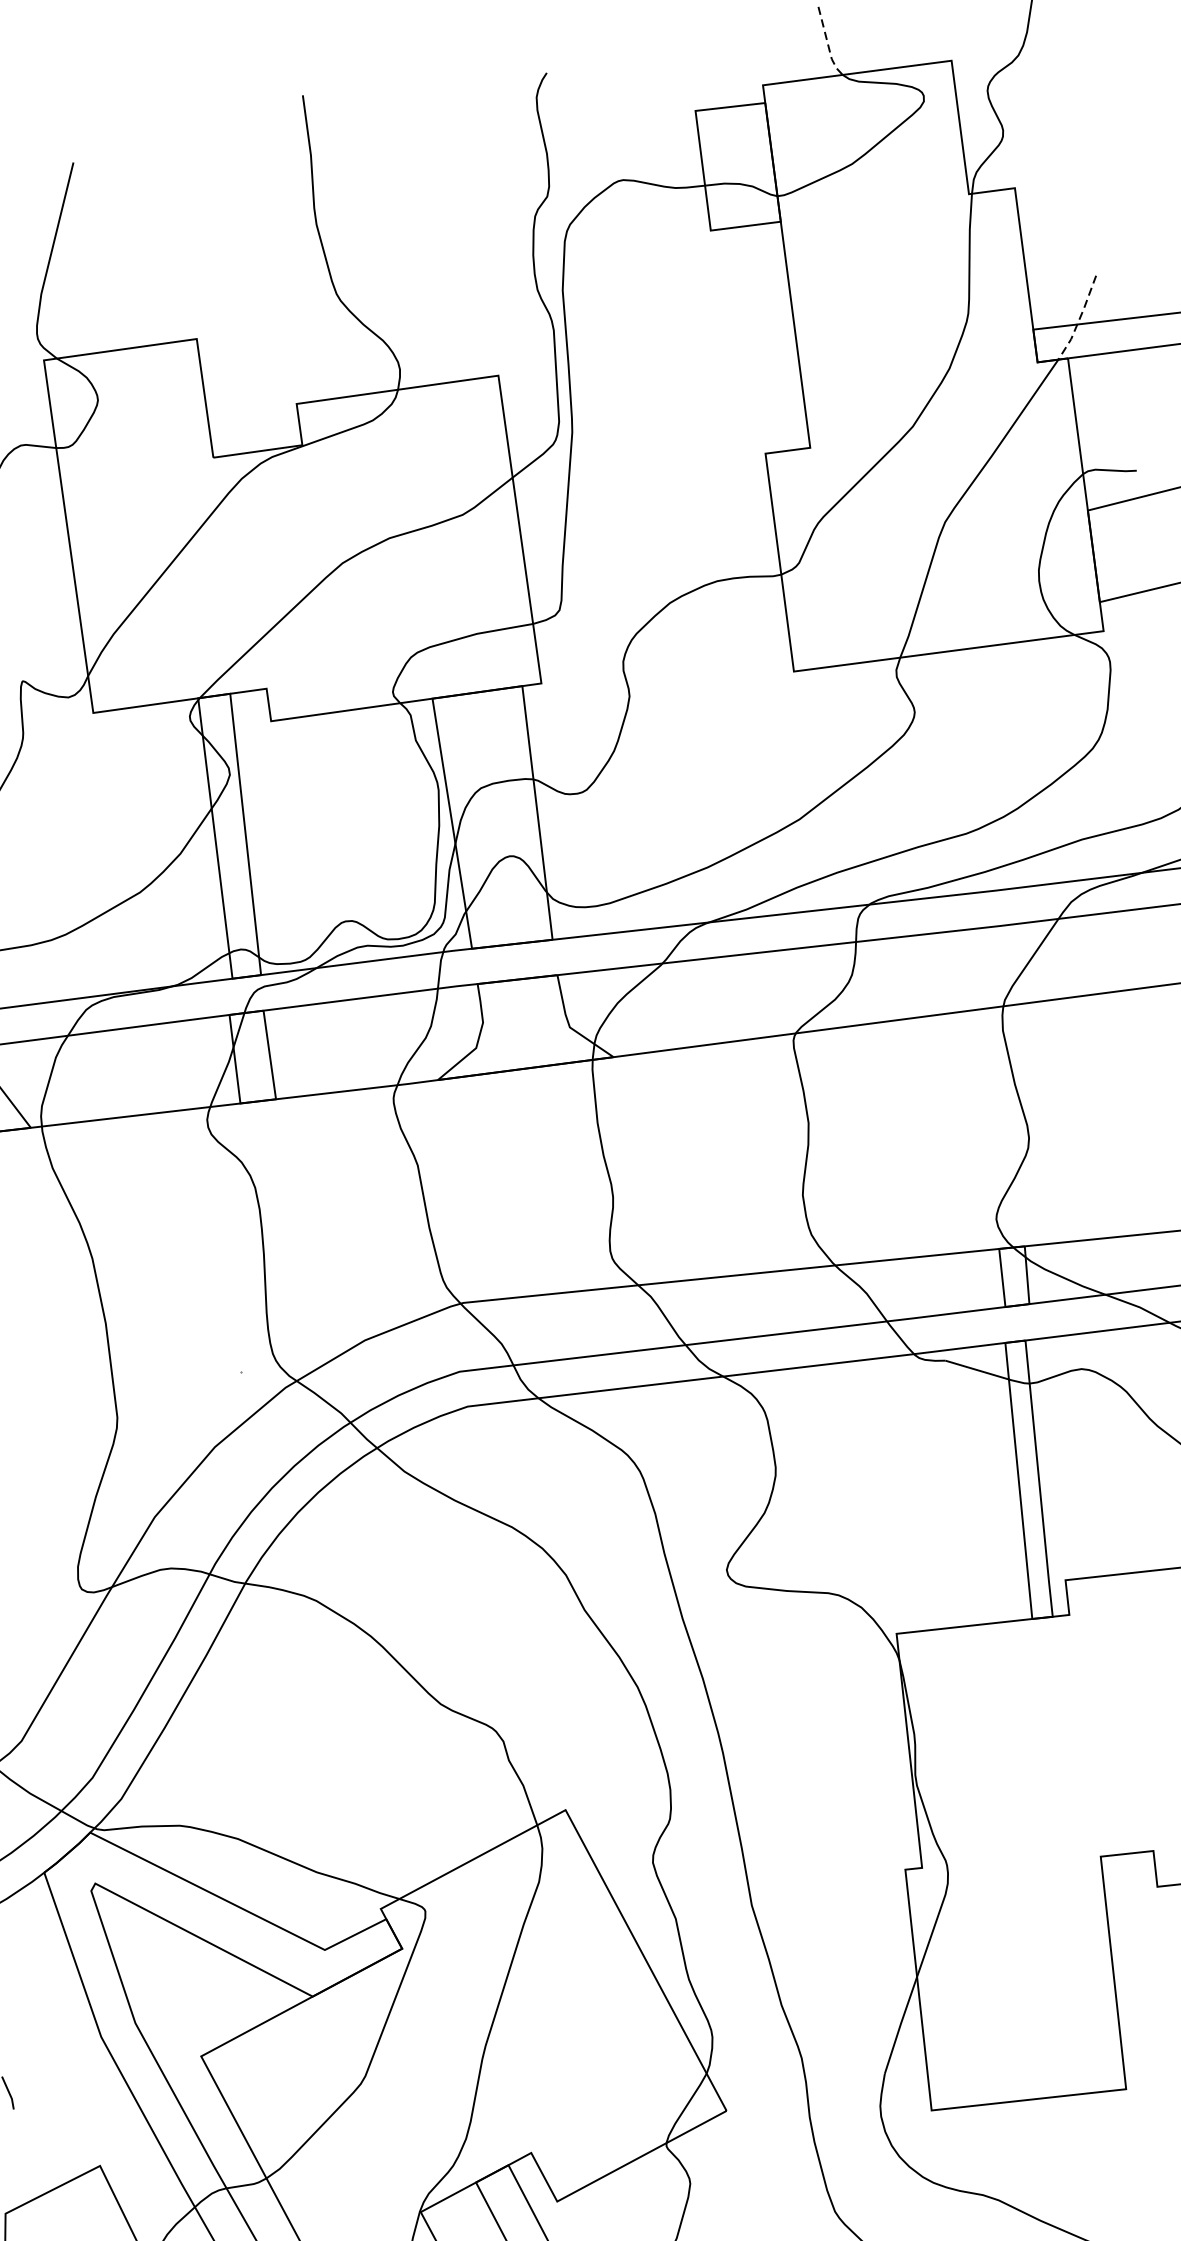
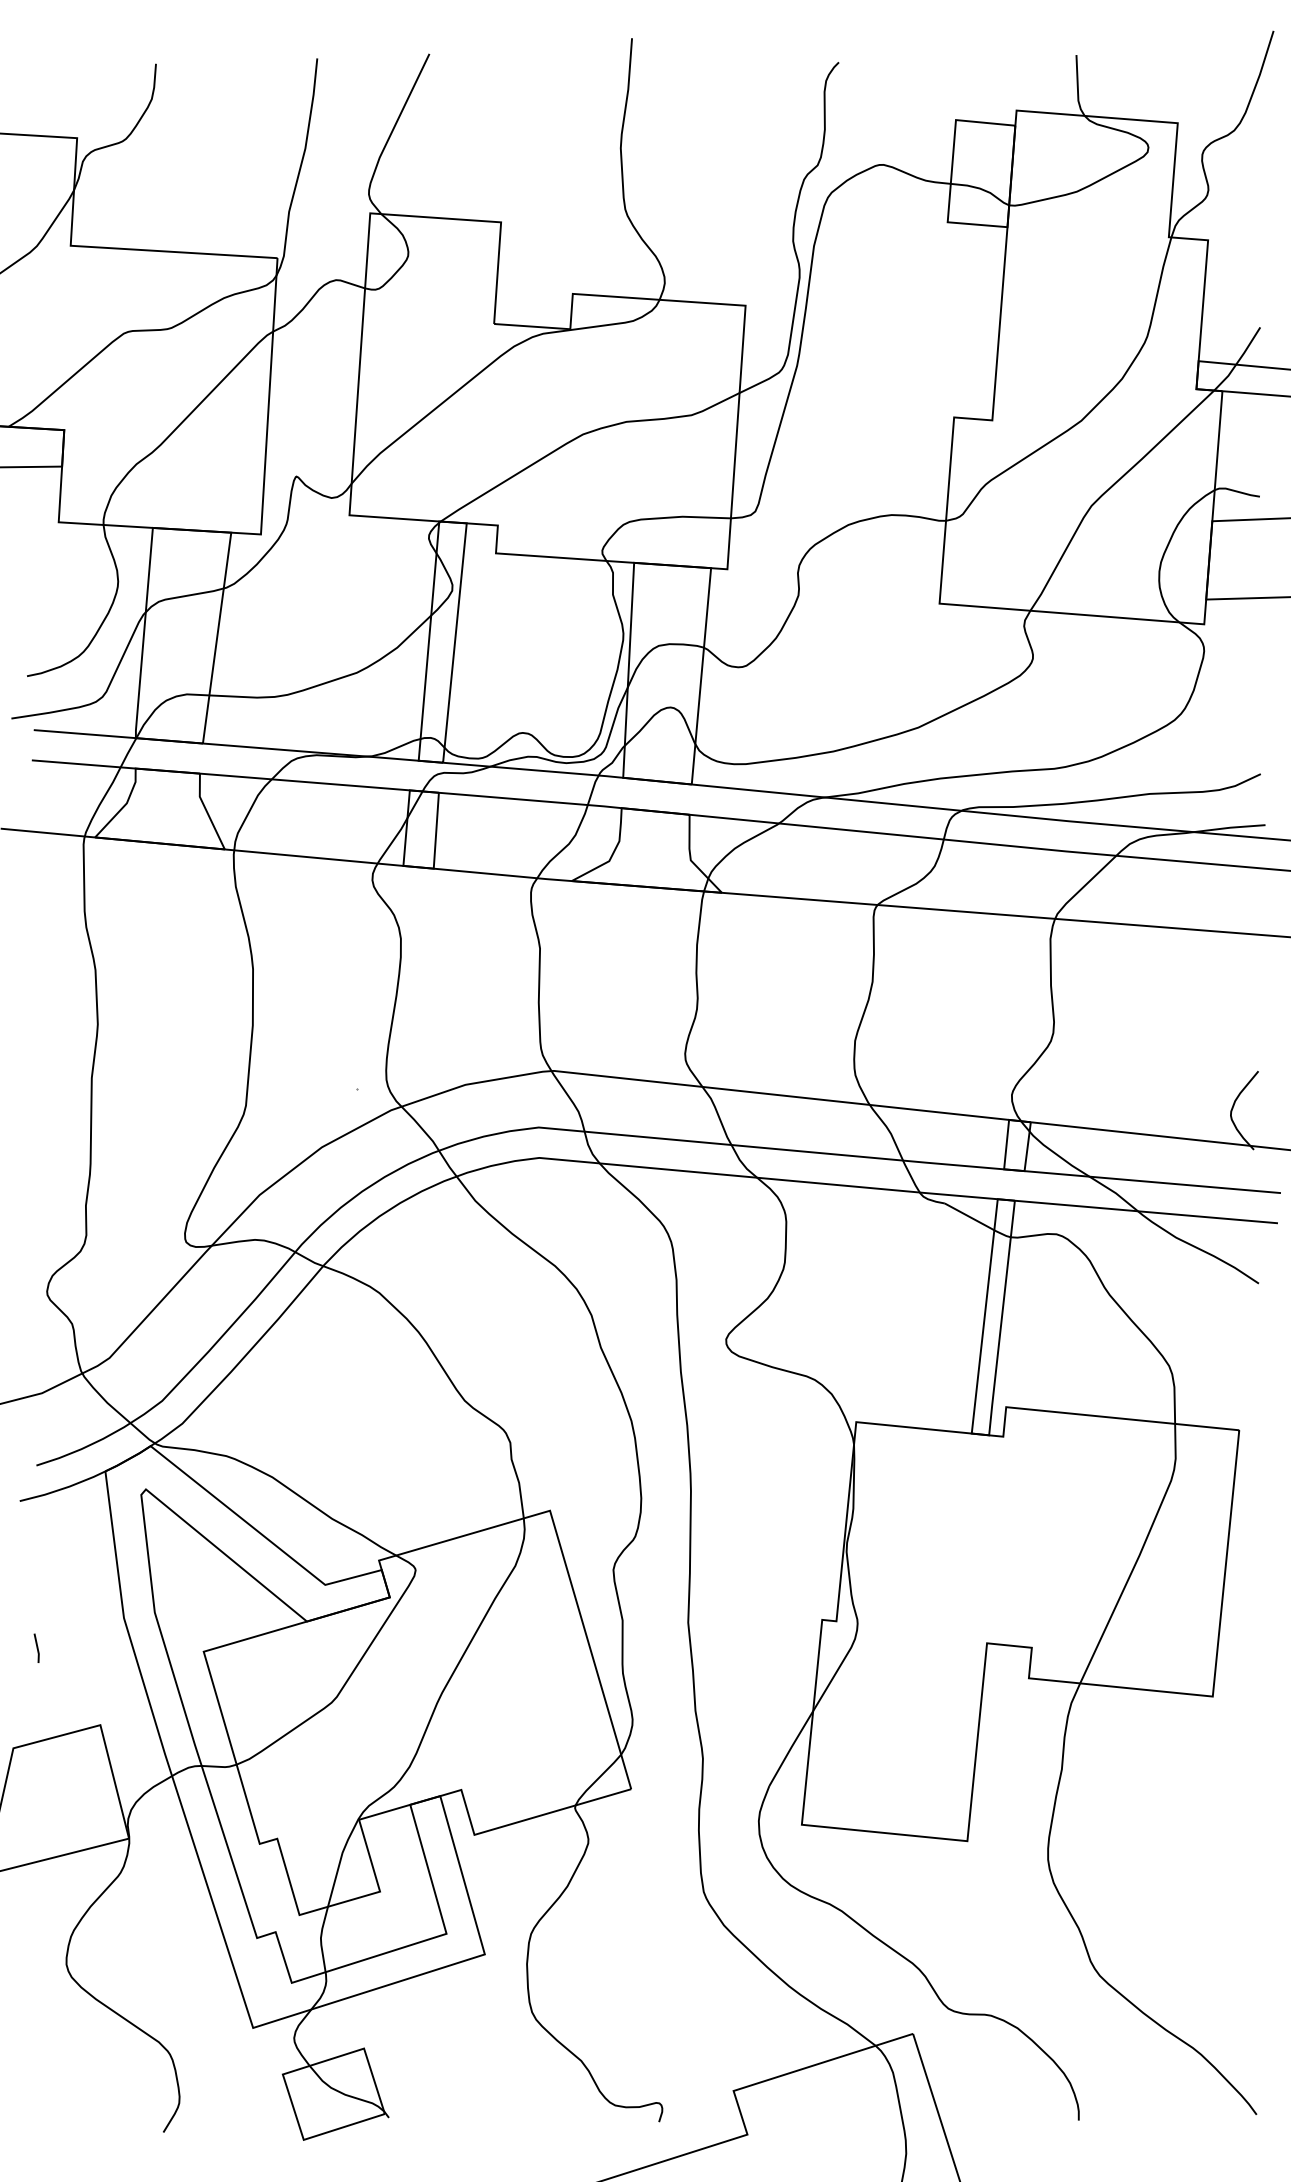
line: (827, 43) -> (1077, 87), dashed -> solid
line: (1080, 318) -> (1239, 360), dashed -> solid

